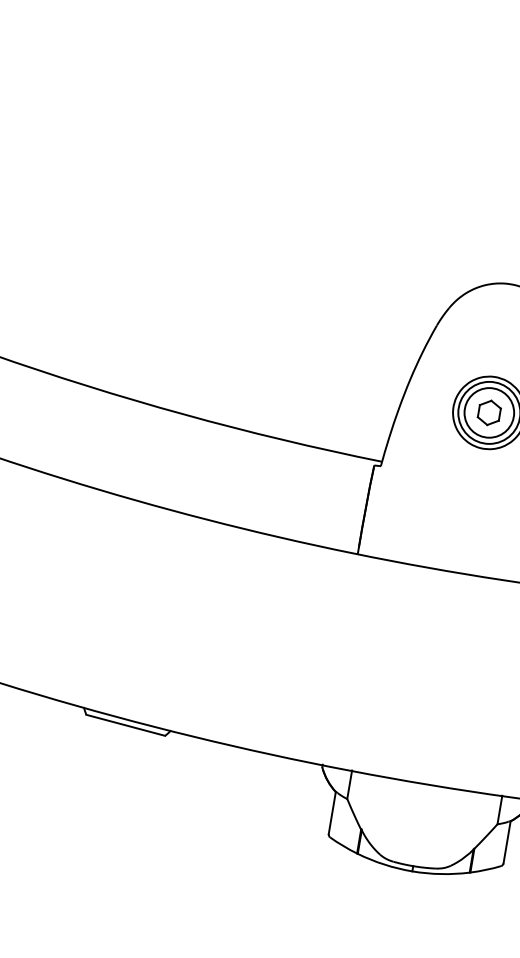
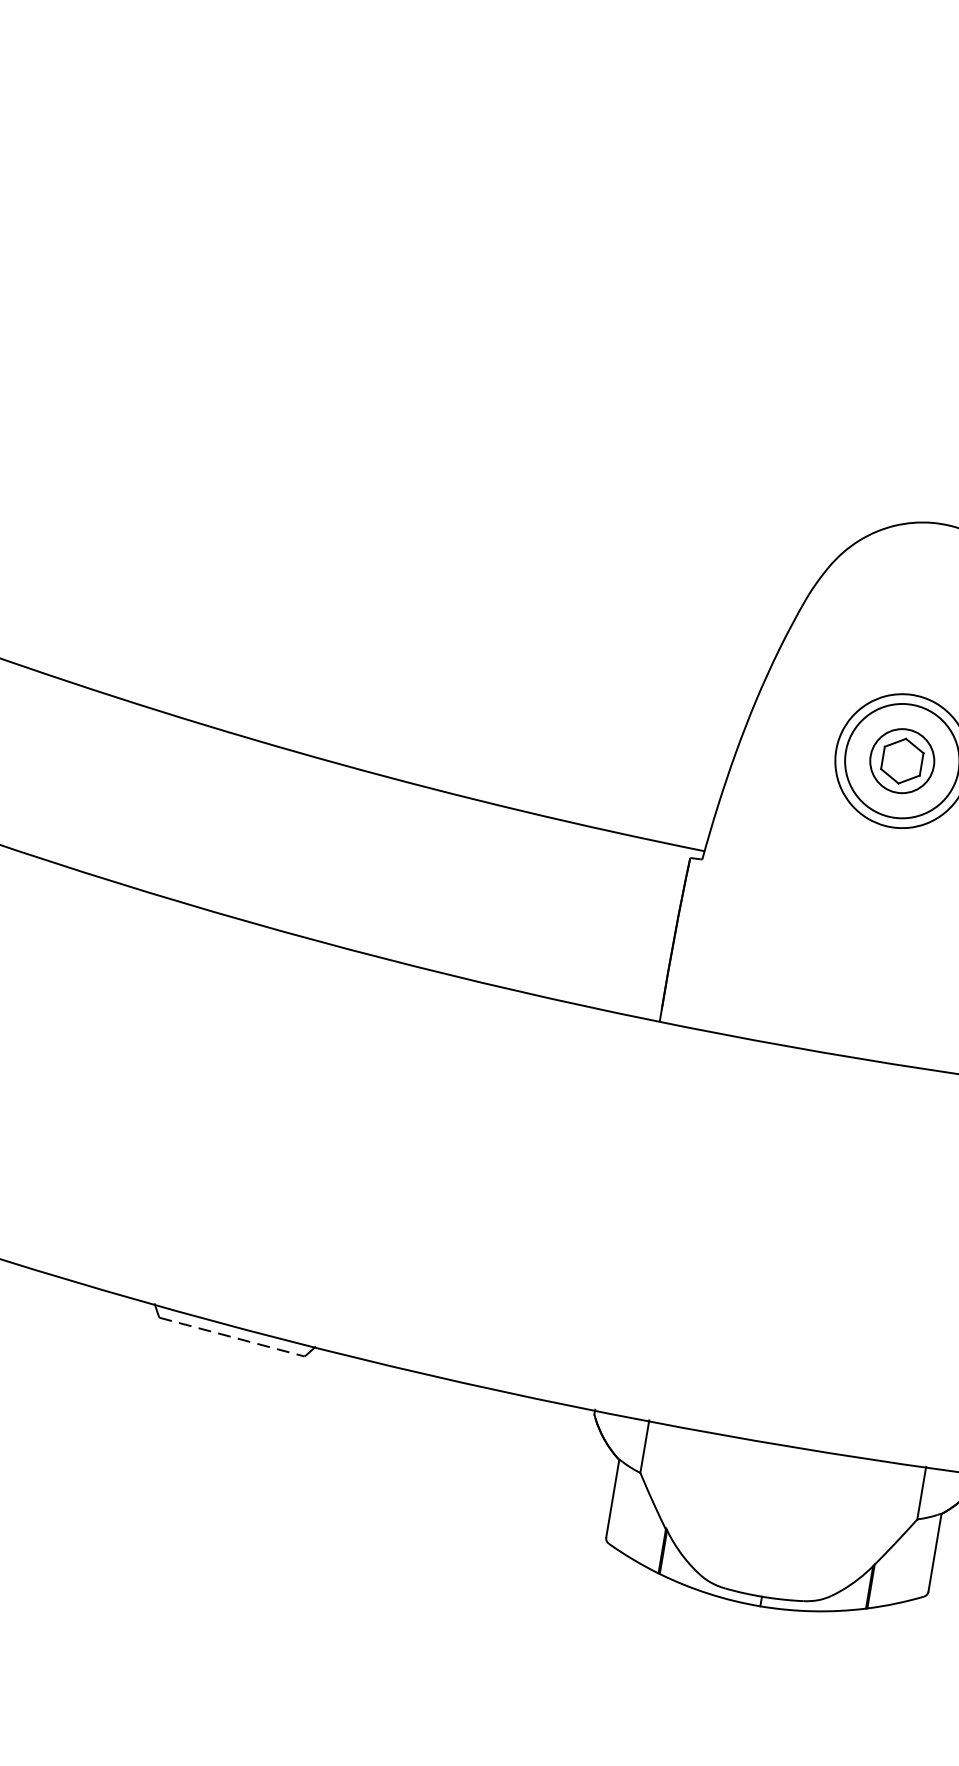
circle: (489, 412) -> (902, 760), size x0.7
line: (125, 725) -> (231, 1337), solid -> dashed

